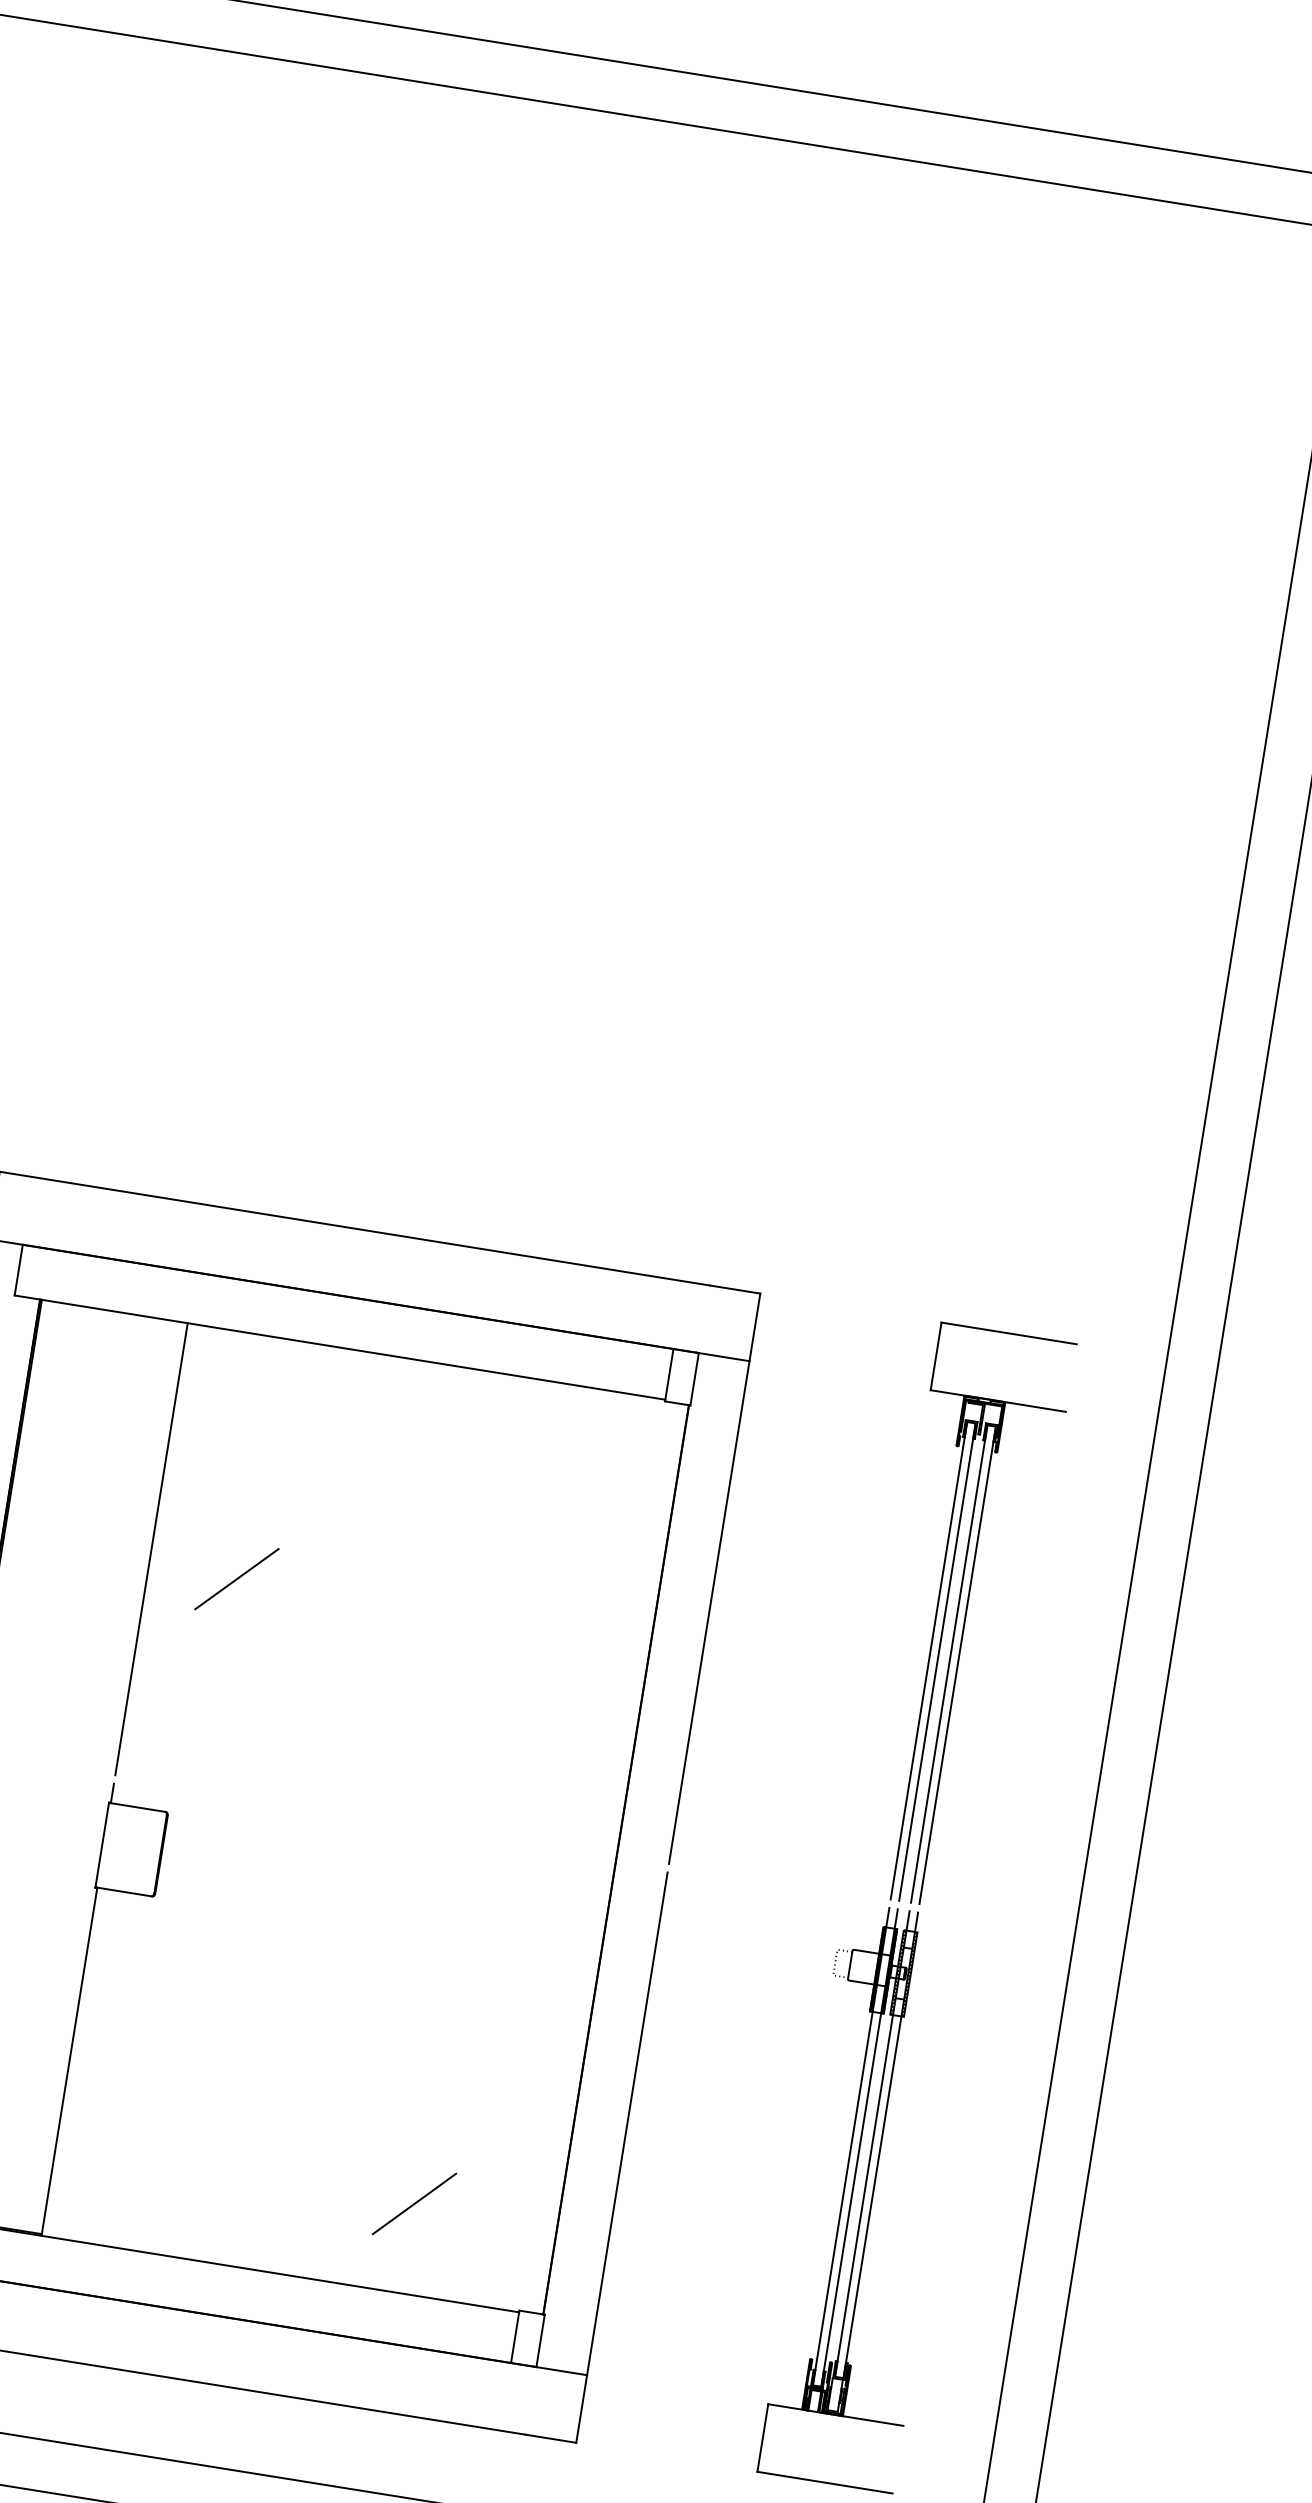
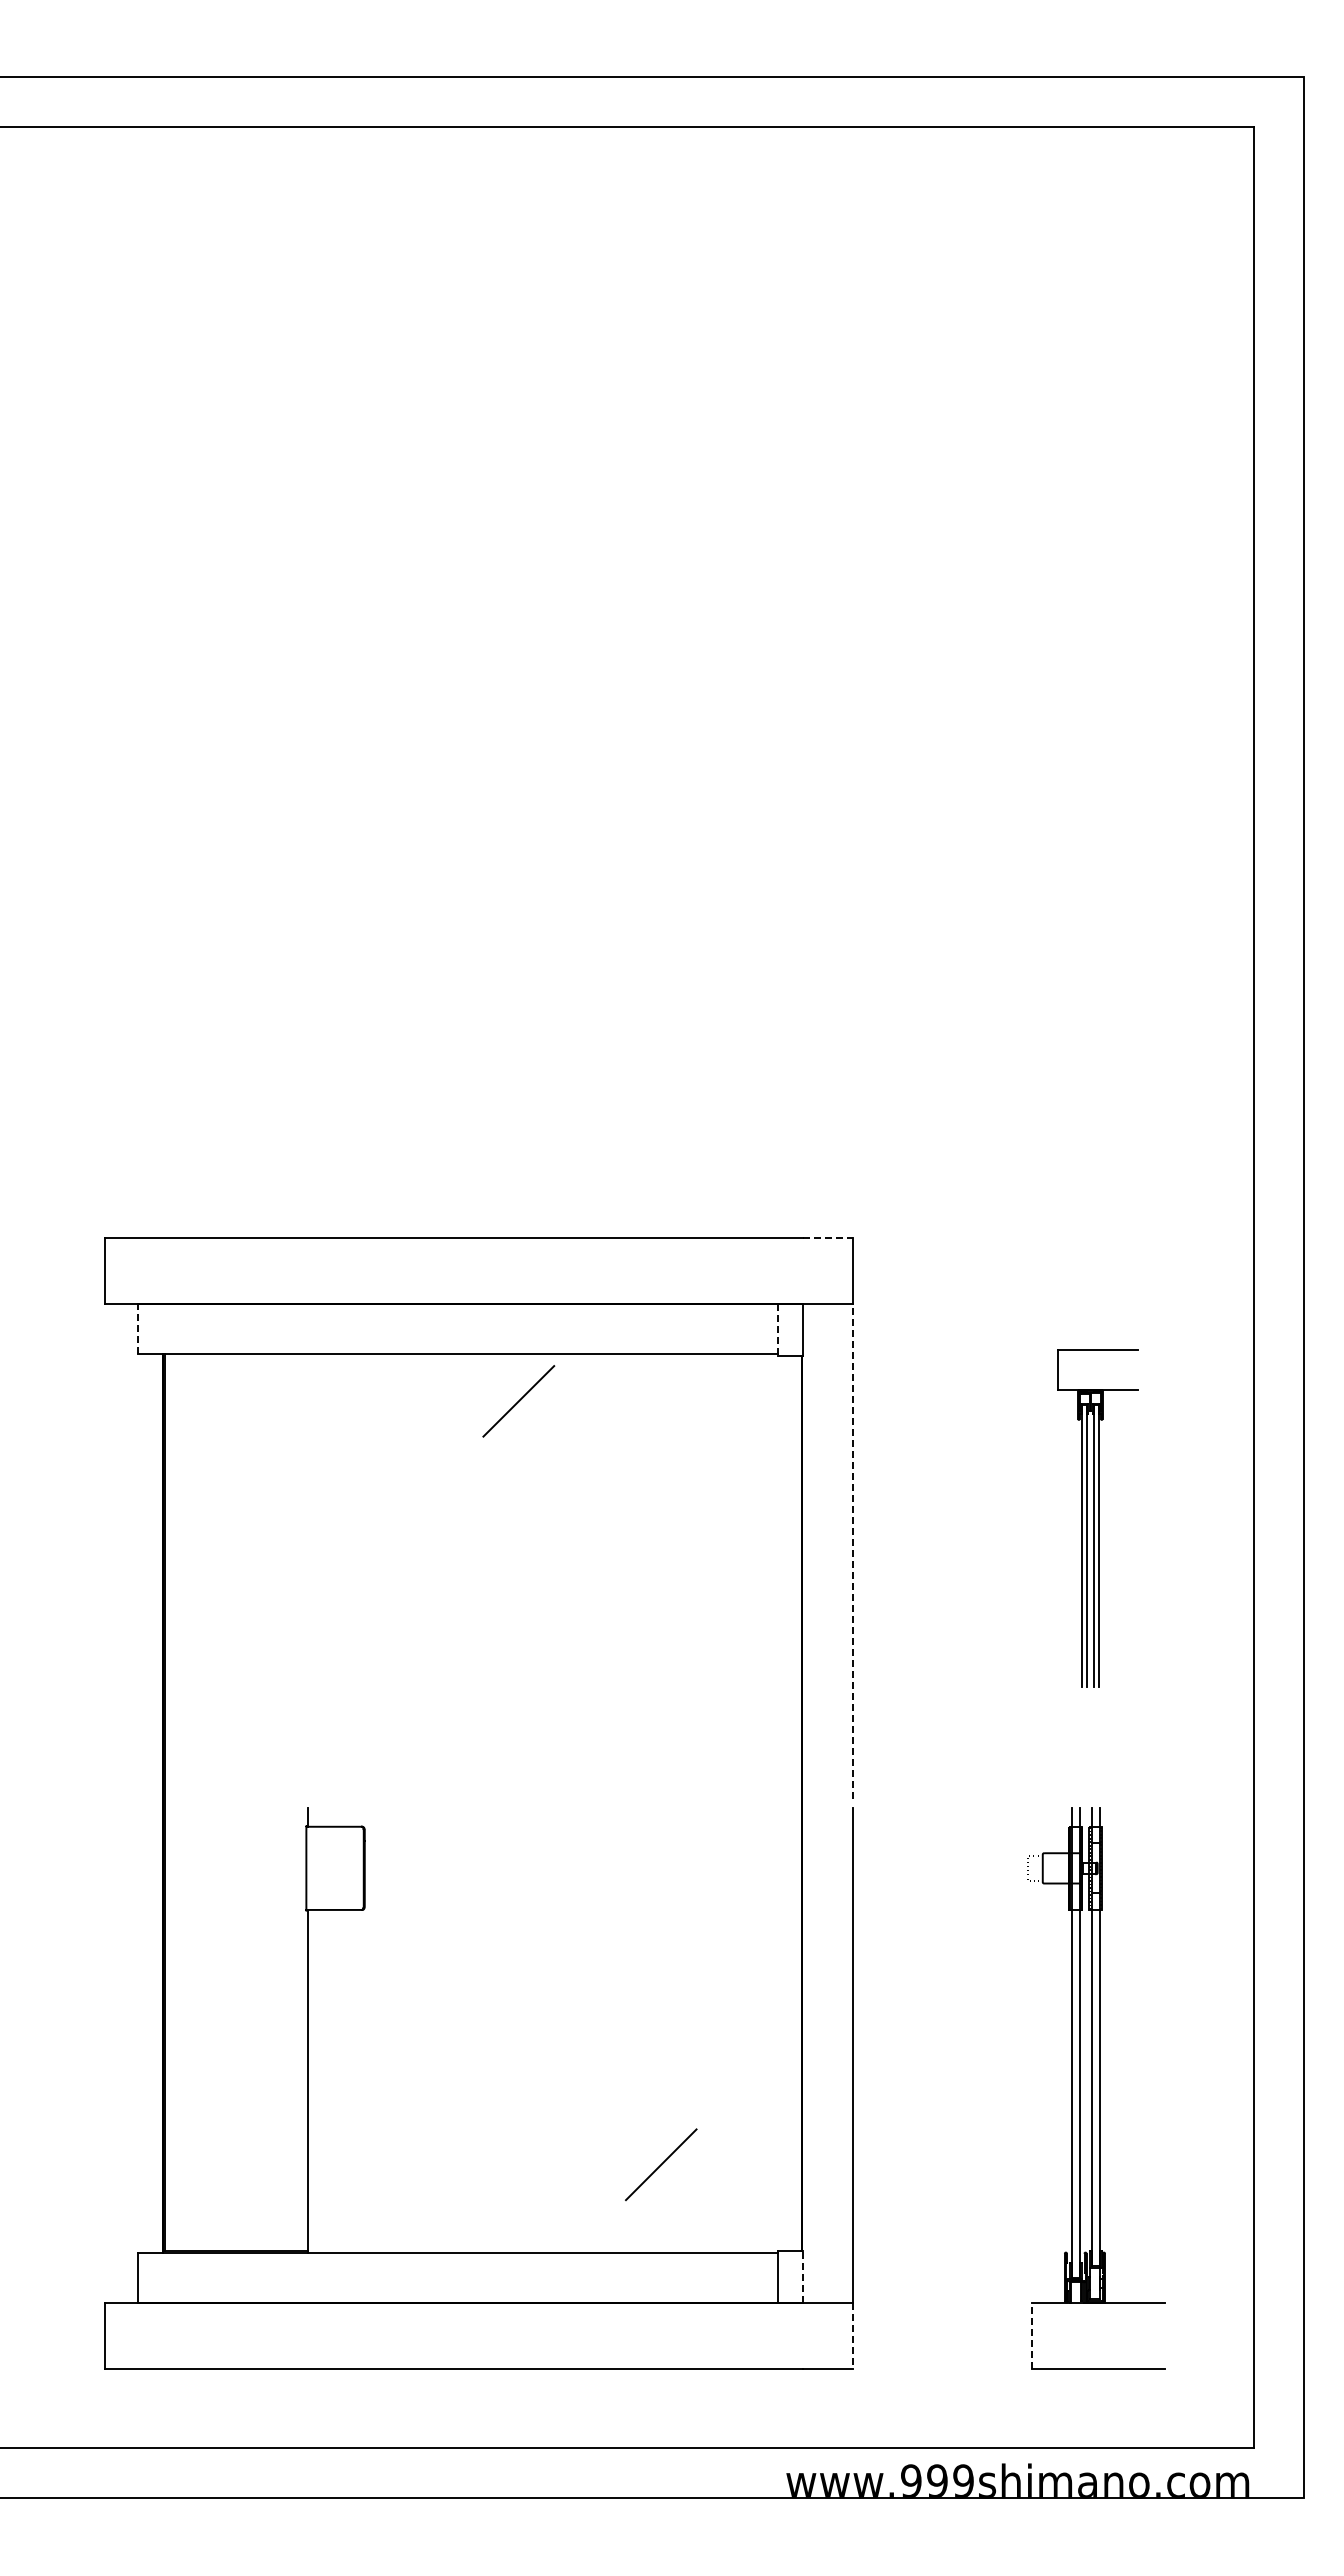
line: (18, 1270) -> (137, 1329), solid -> dashed
line: (735, 1289) -> (828, 1237), solid -> dashed
line: (669, 1375) -> (778, 1330), solid -> dashed
line: (151, 1549) -> (308, 1576), removed
line: (236, 1579) -> (518, 1401), moved
line: (709, 1612) -> (853, 1551), solid -> dashed
part: (963, 1618) -> (1098, 1518), size x0.6
line: (540, 2340) -> (803, 2276), solid -> dashed
line: (581, 2409) -> (853, 2336), solid -> dashed
line: (762, 2437) -> (1031, 2335), solid -> dashed

